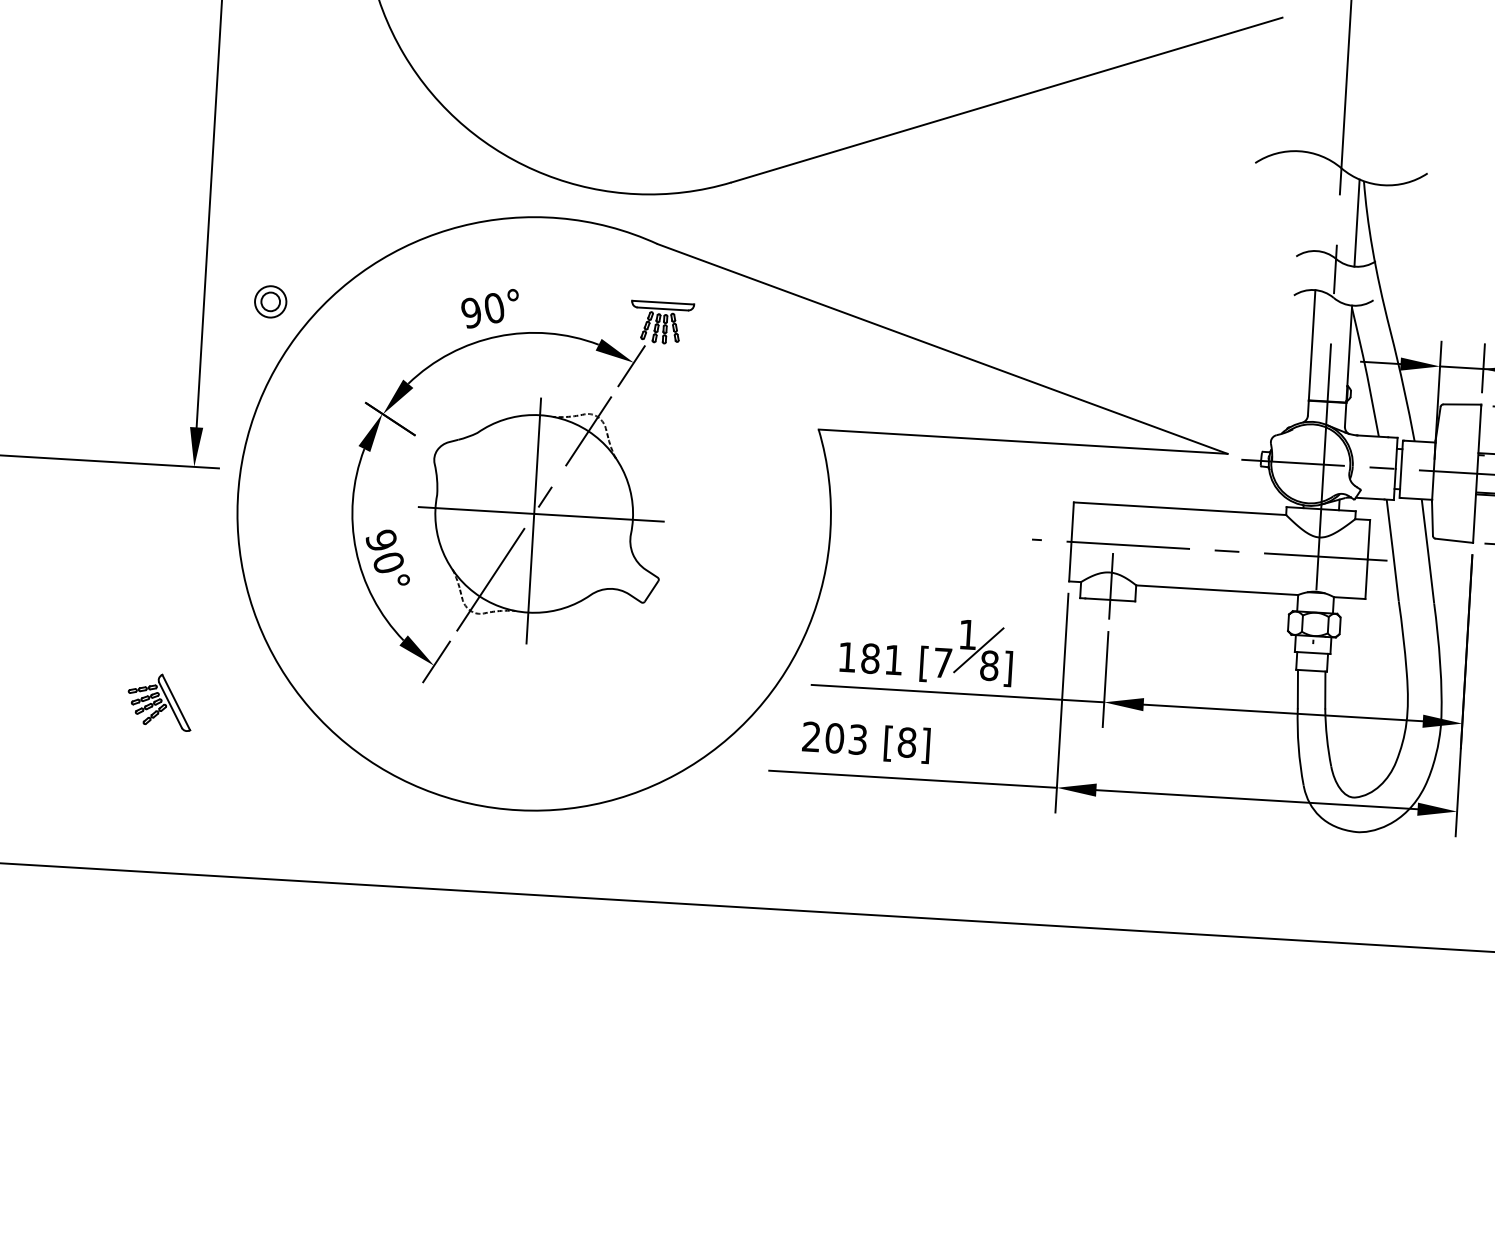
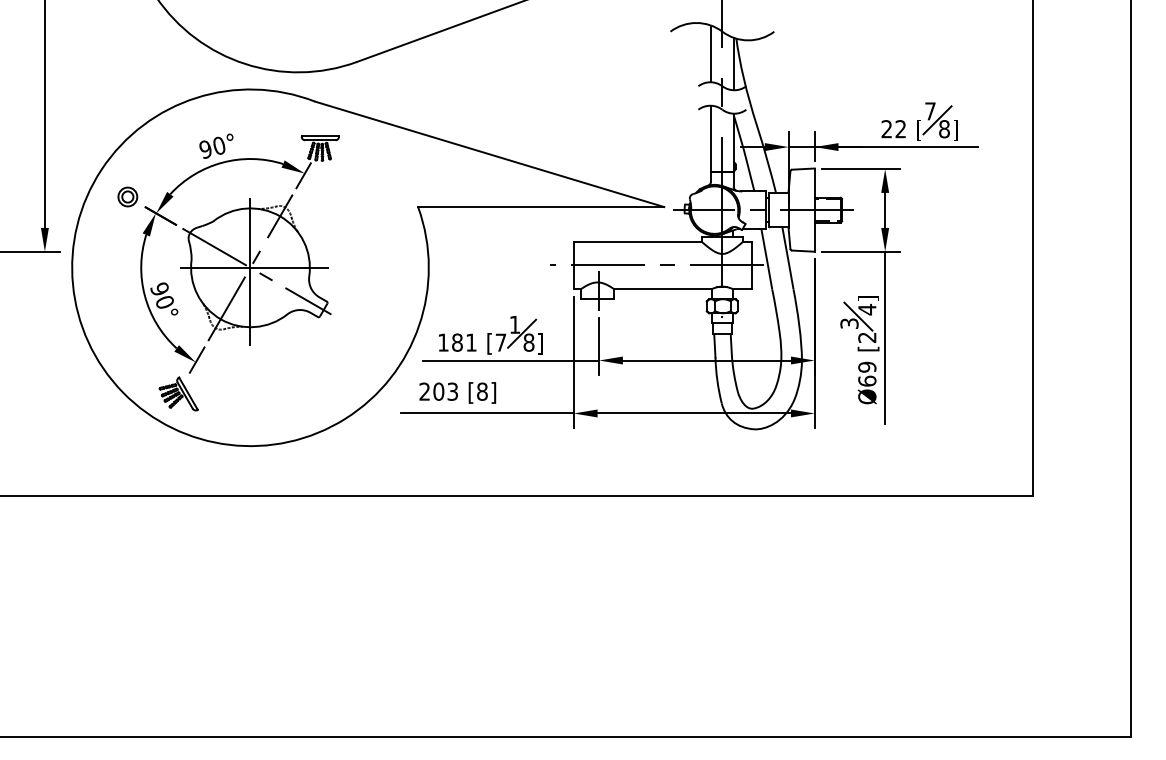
line: (1321, 203) -> (711, 53), added
part: (270, 300) -> (127, 196), moved
line: (543, 520) -> (256, 271), added
part: (159, 701) -> (178, 393), moved

